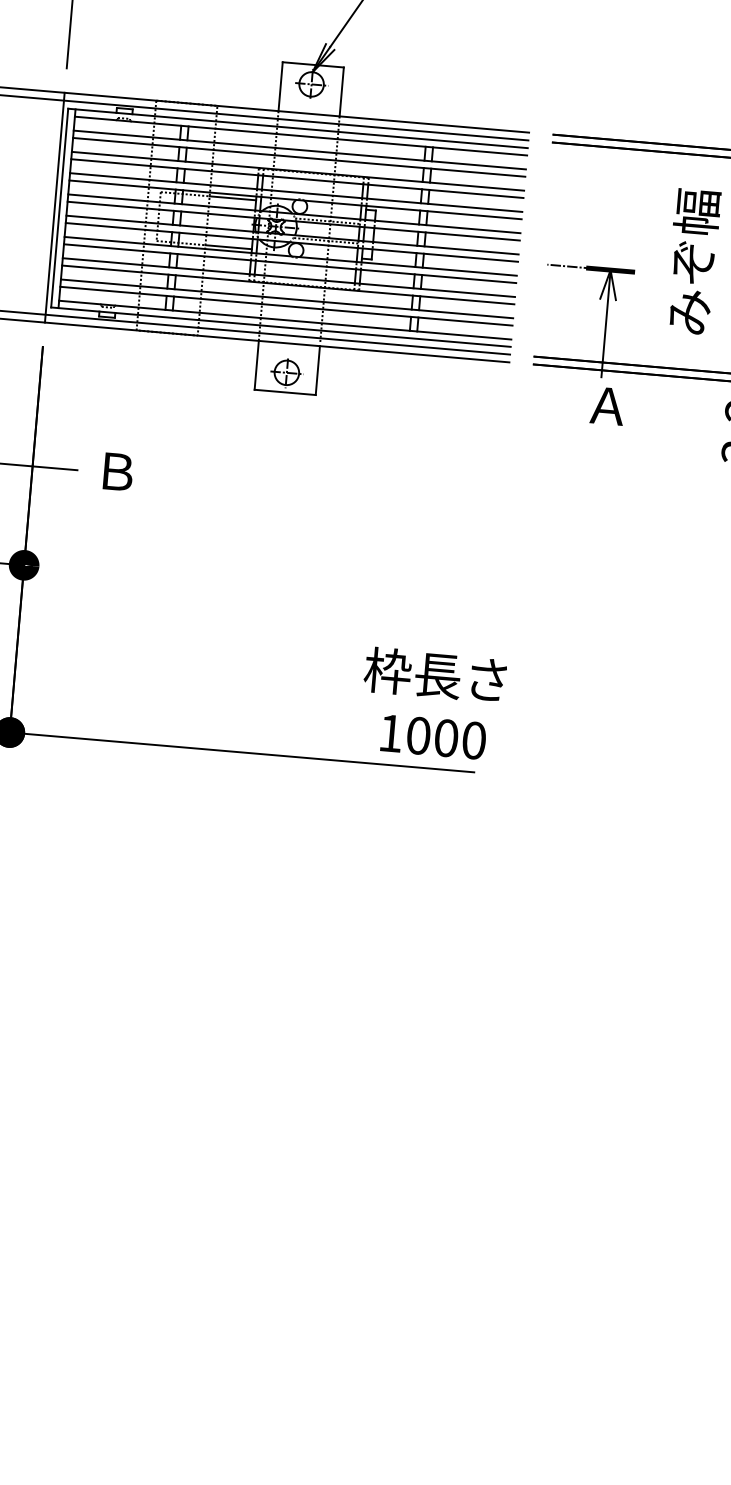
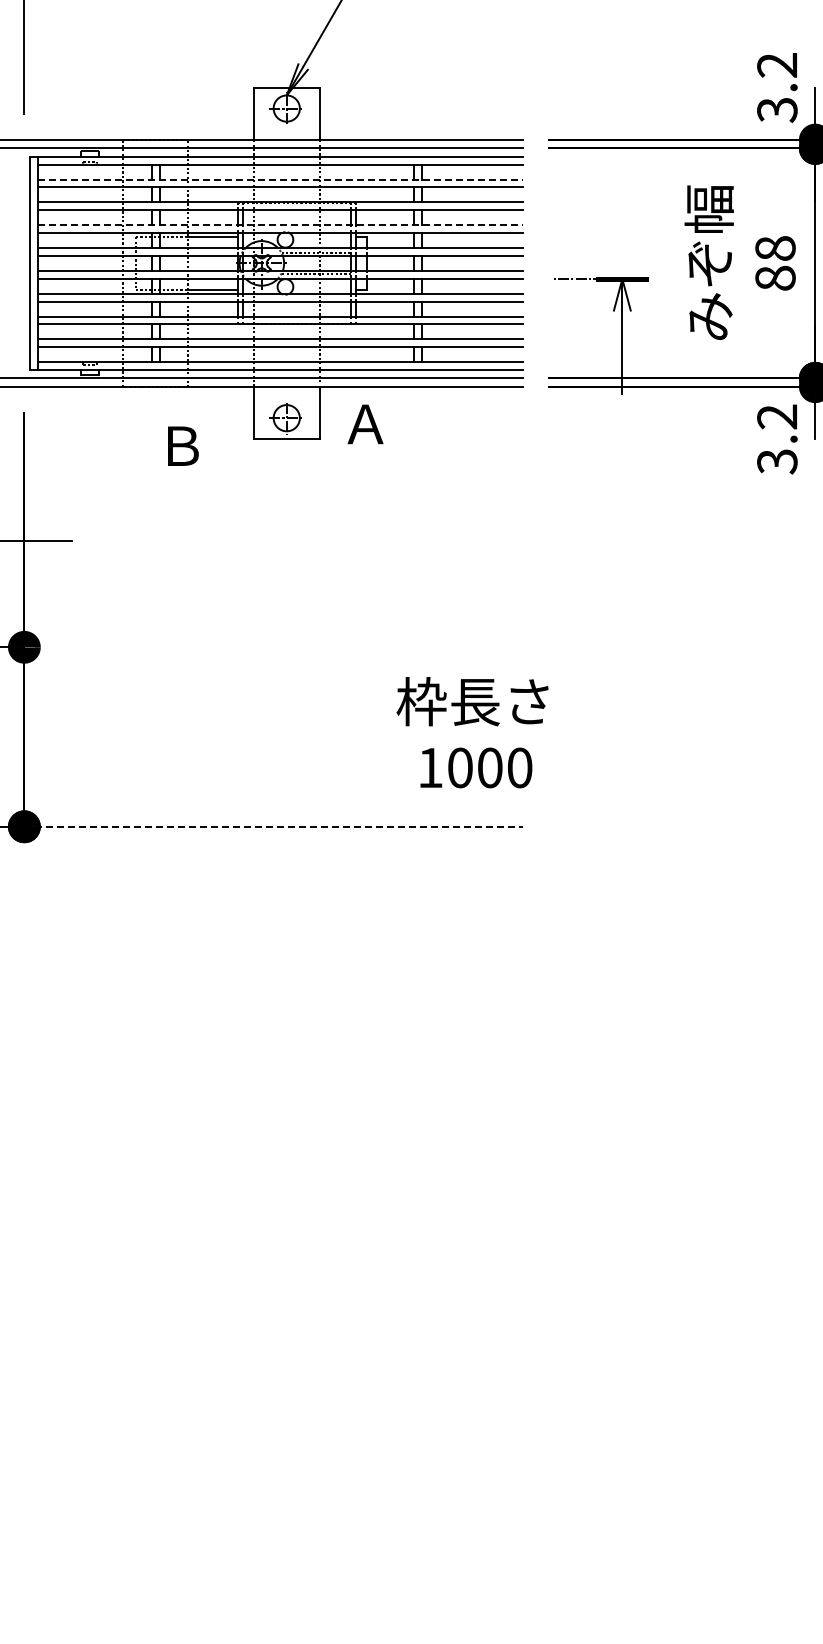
line: (300, 149) -> (280, 179), solid -> dashed
line: (296, 192) -> (280, 225), solid -> dashed
line: (54, 207) -> (24, 263), removed
text: (607, 406) -> (365, 424), moved
text: (118, 471) -> (183, 445), moved
text: (432, 703) -> (472, 732), moved
line: (242, 752) -> (274, 826), solid -> dashed

